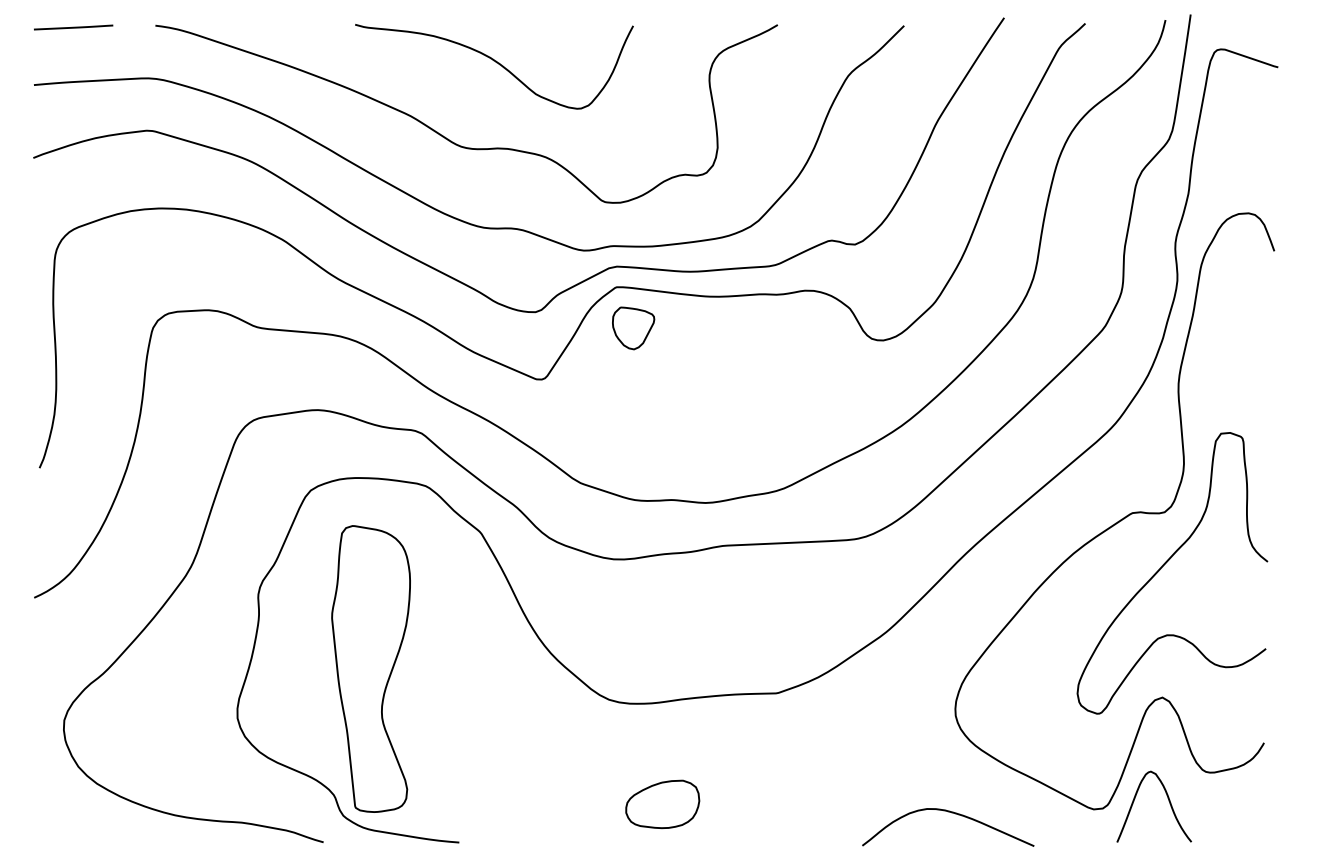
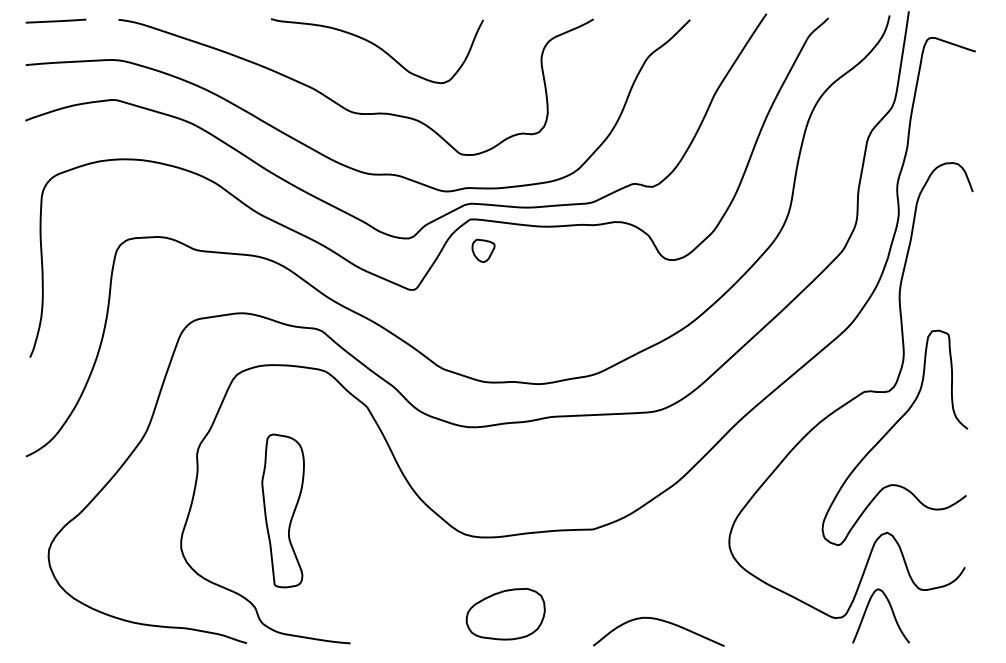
part: (633, 327) -> (483, 250), size x0.7
part: (370, 668) -> (282, 510), size x0.7
part: (662, 804) -> (505, 614), size x1.4
curve: (951, 813) -> (661, 621), moved

